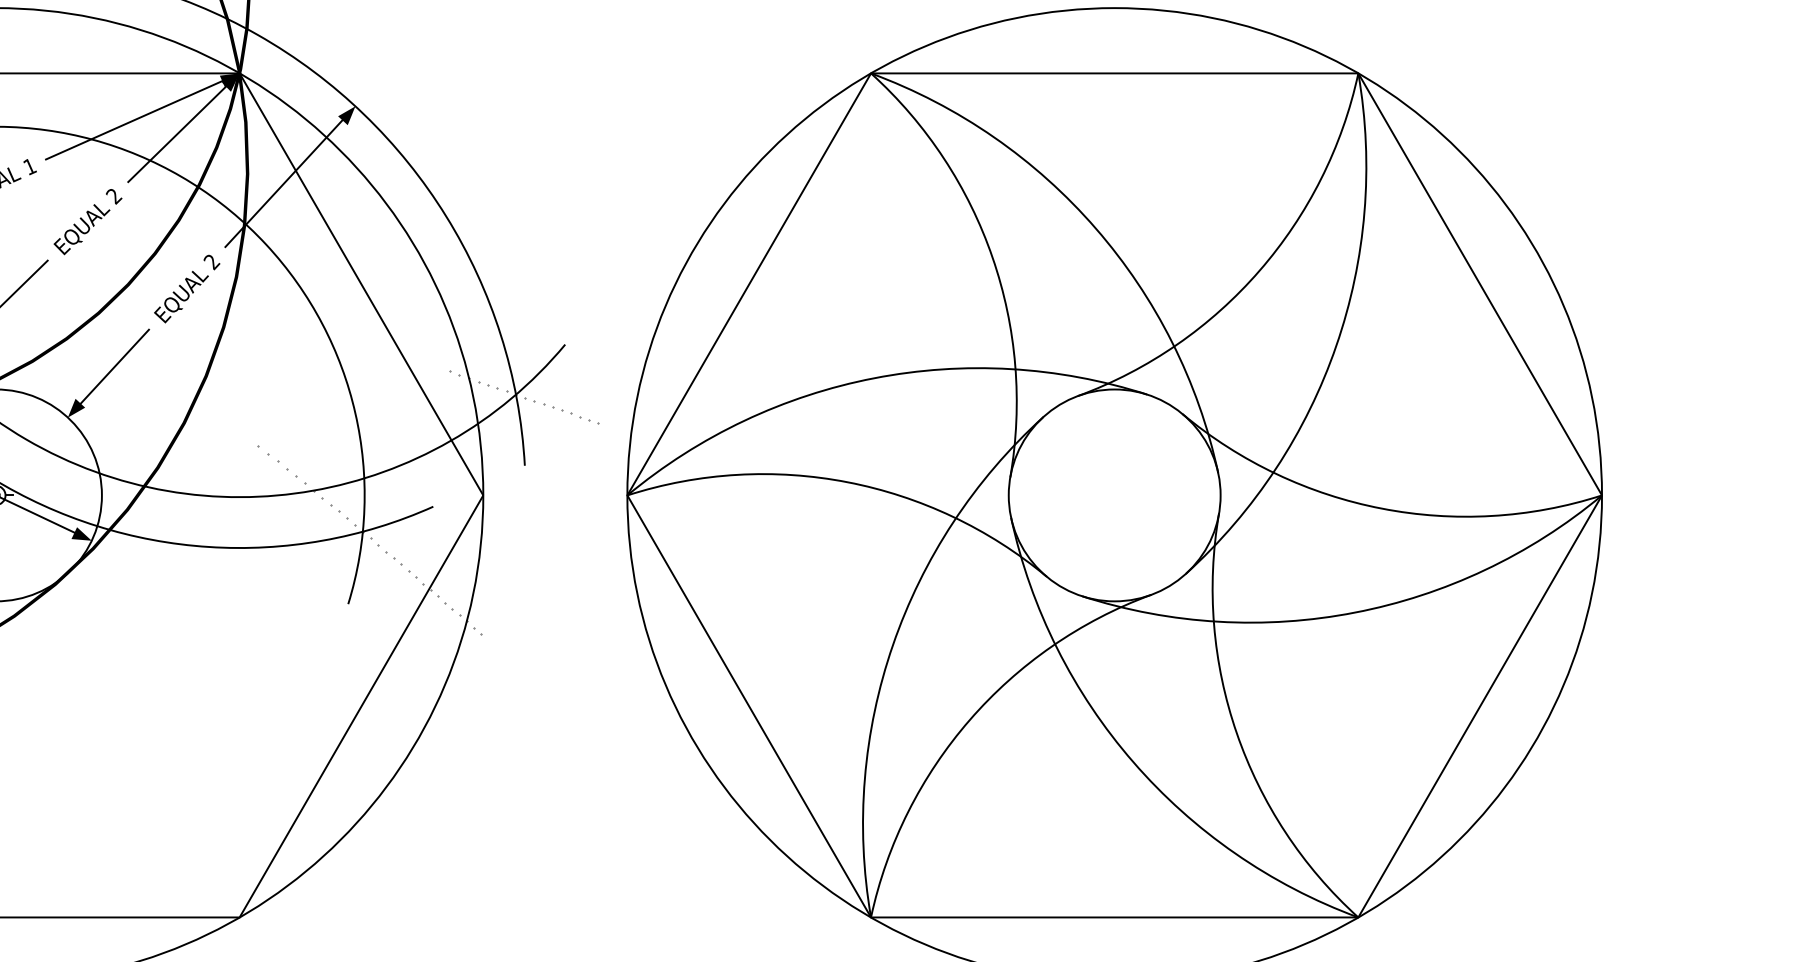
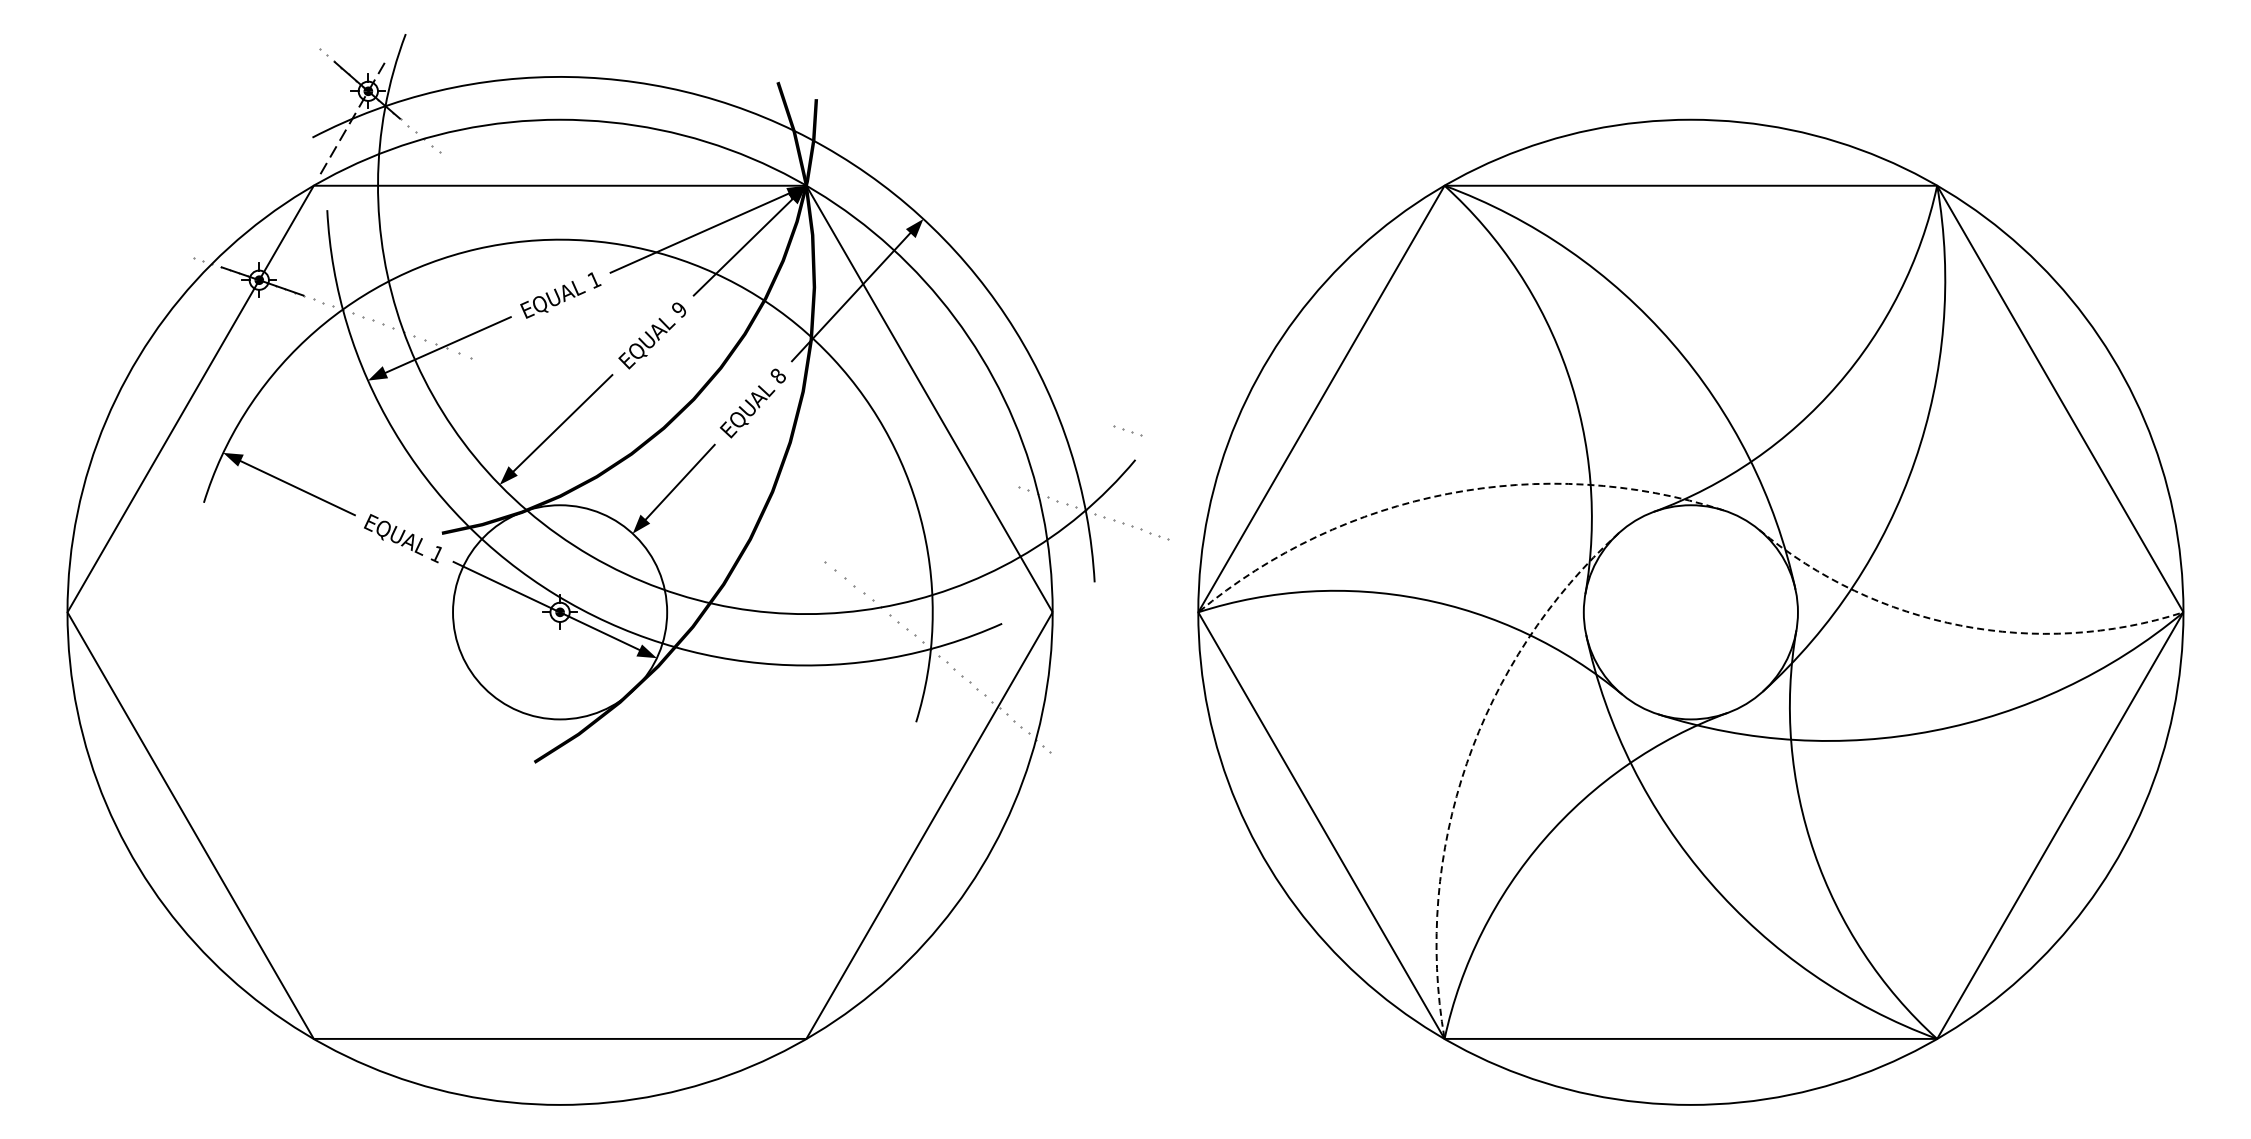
text: (114, 196) -> (679, 310), 2 -> 9
text: (211, 262) -> (777, 376), 2 -> 8
part: (557, 315) -> (1127, 430), added
arc: (873, 377) -> (1447, 493), solid -> dashed
arc: (1381, 508) -> (1960, 625), solid -> dashed
arc: (892, 644) -> (1466, 763), solid -> dashed

